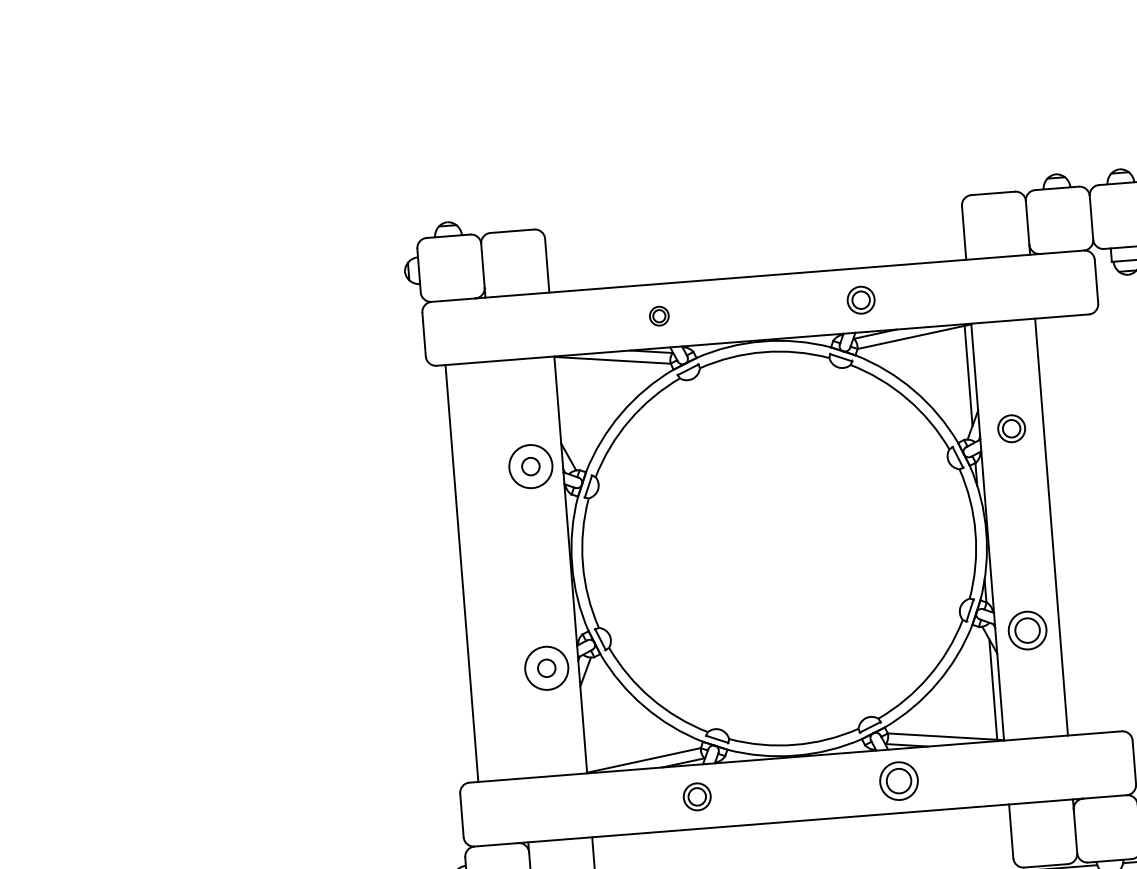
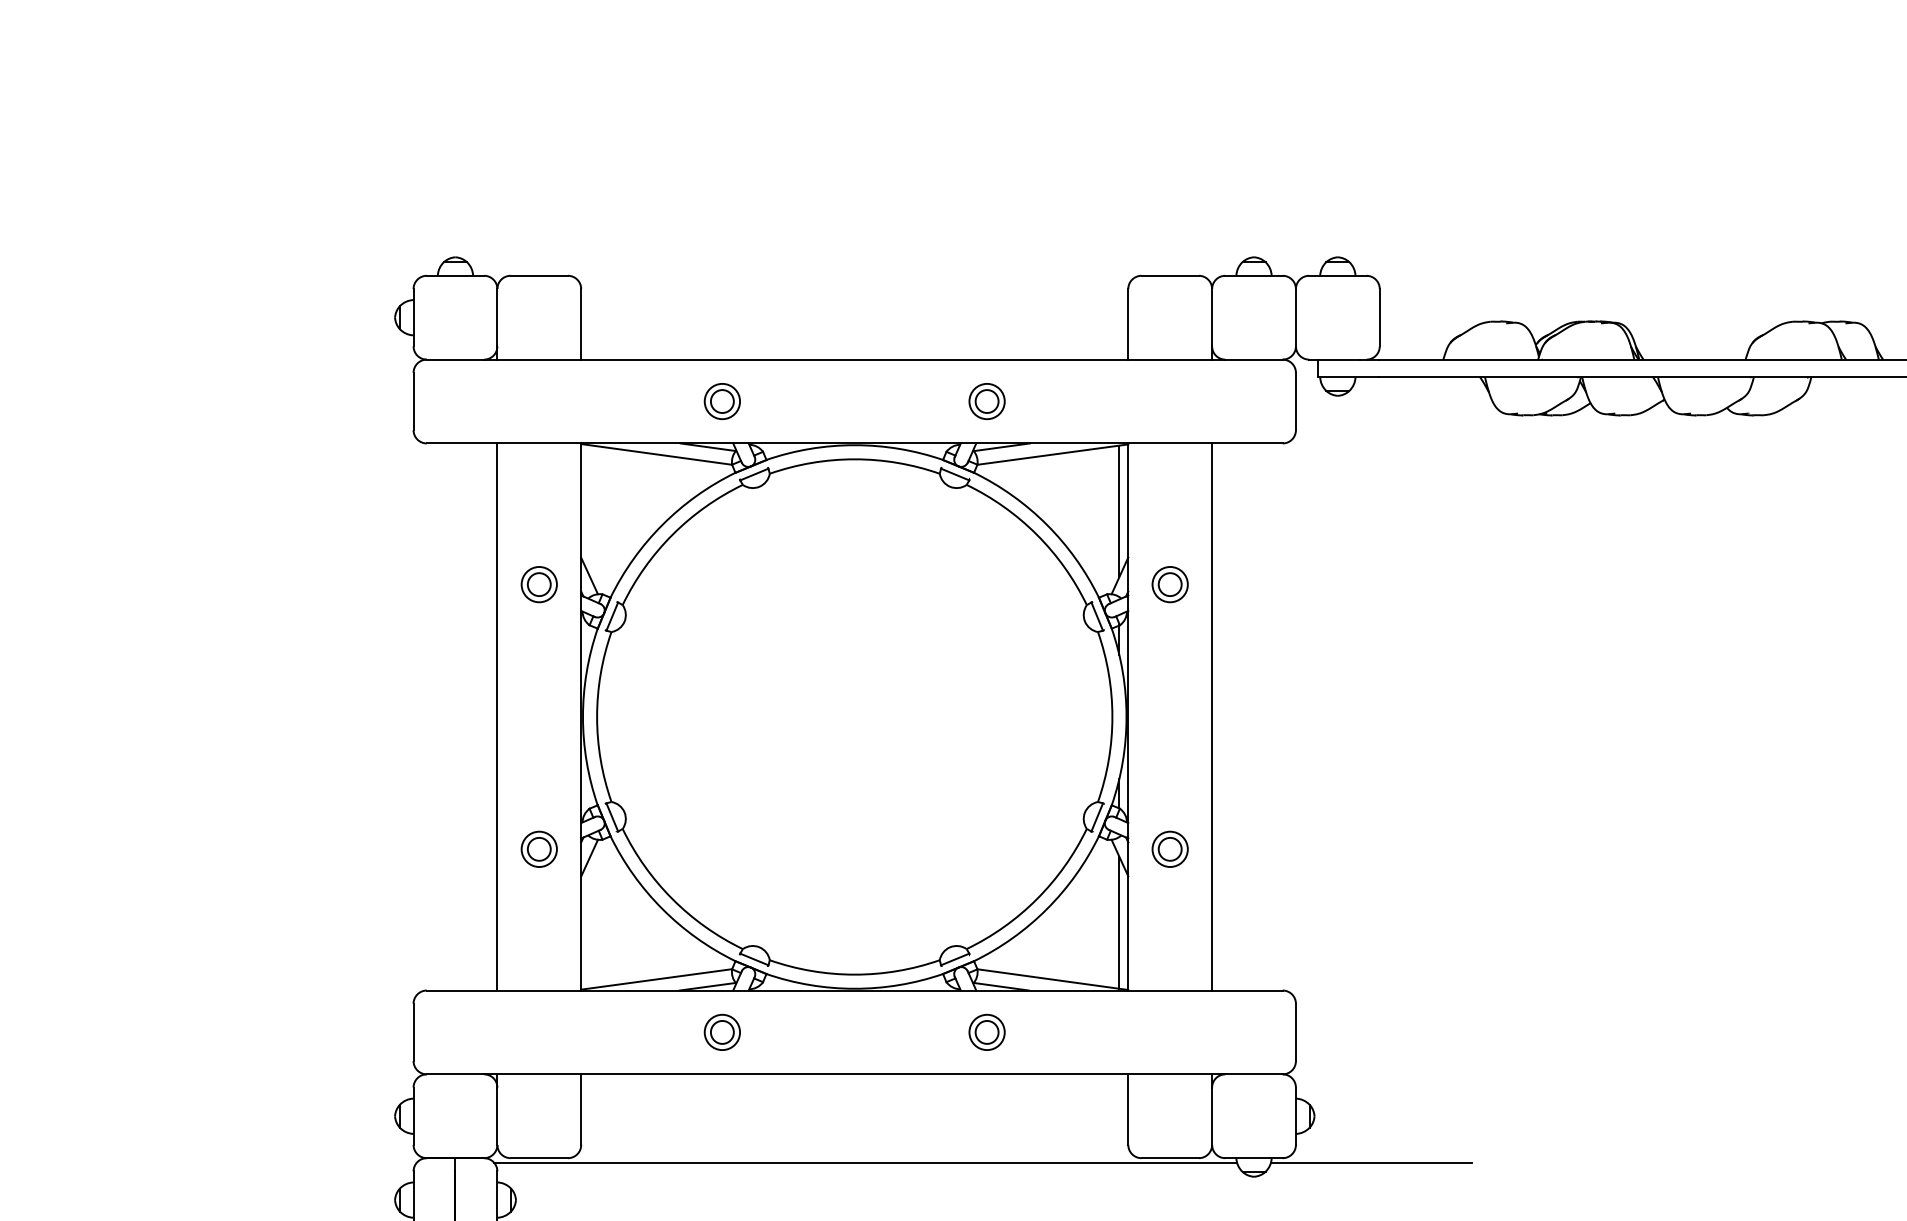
part: (658, 316) -> (721, 401), size x1.43
circle: (530, 466) -> (538, 584), size x0.62
line: (461, 573) -> (497, 716), moved
part: (1026, 629) -> (1169, 848), size x0.71
circle: (546, 667) -> (538, 848), size x0.62
part: (898, 780) -> (986, 1031), size x0.71

